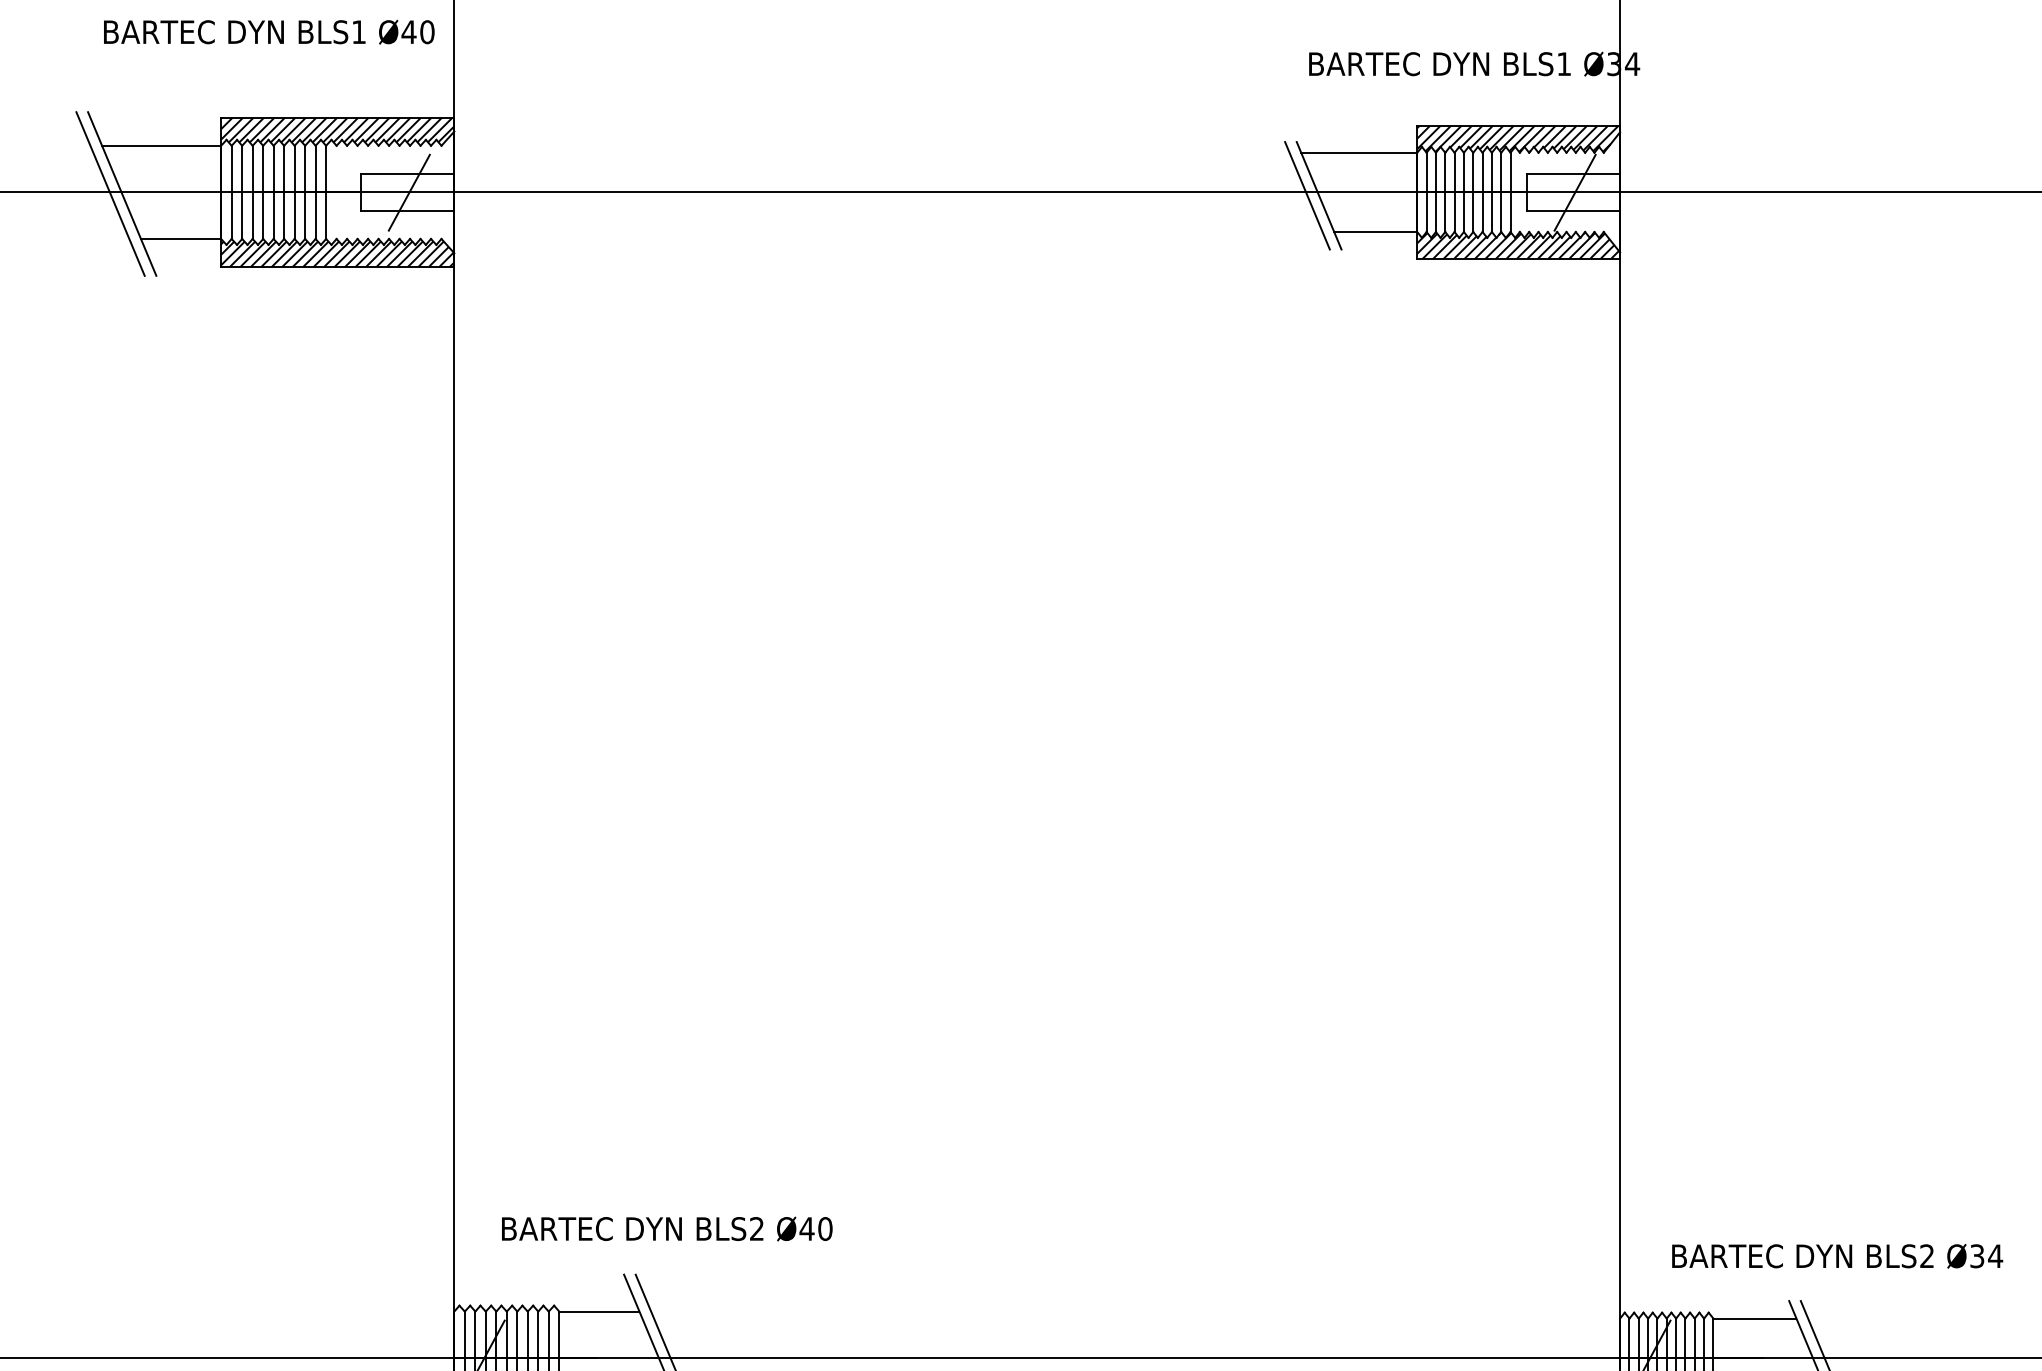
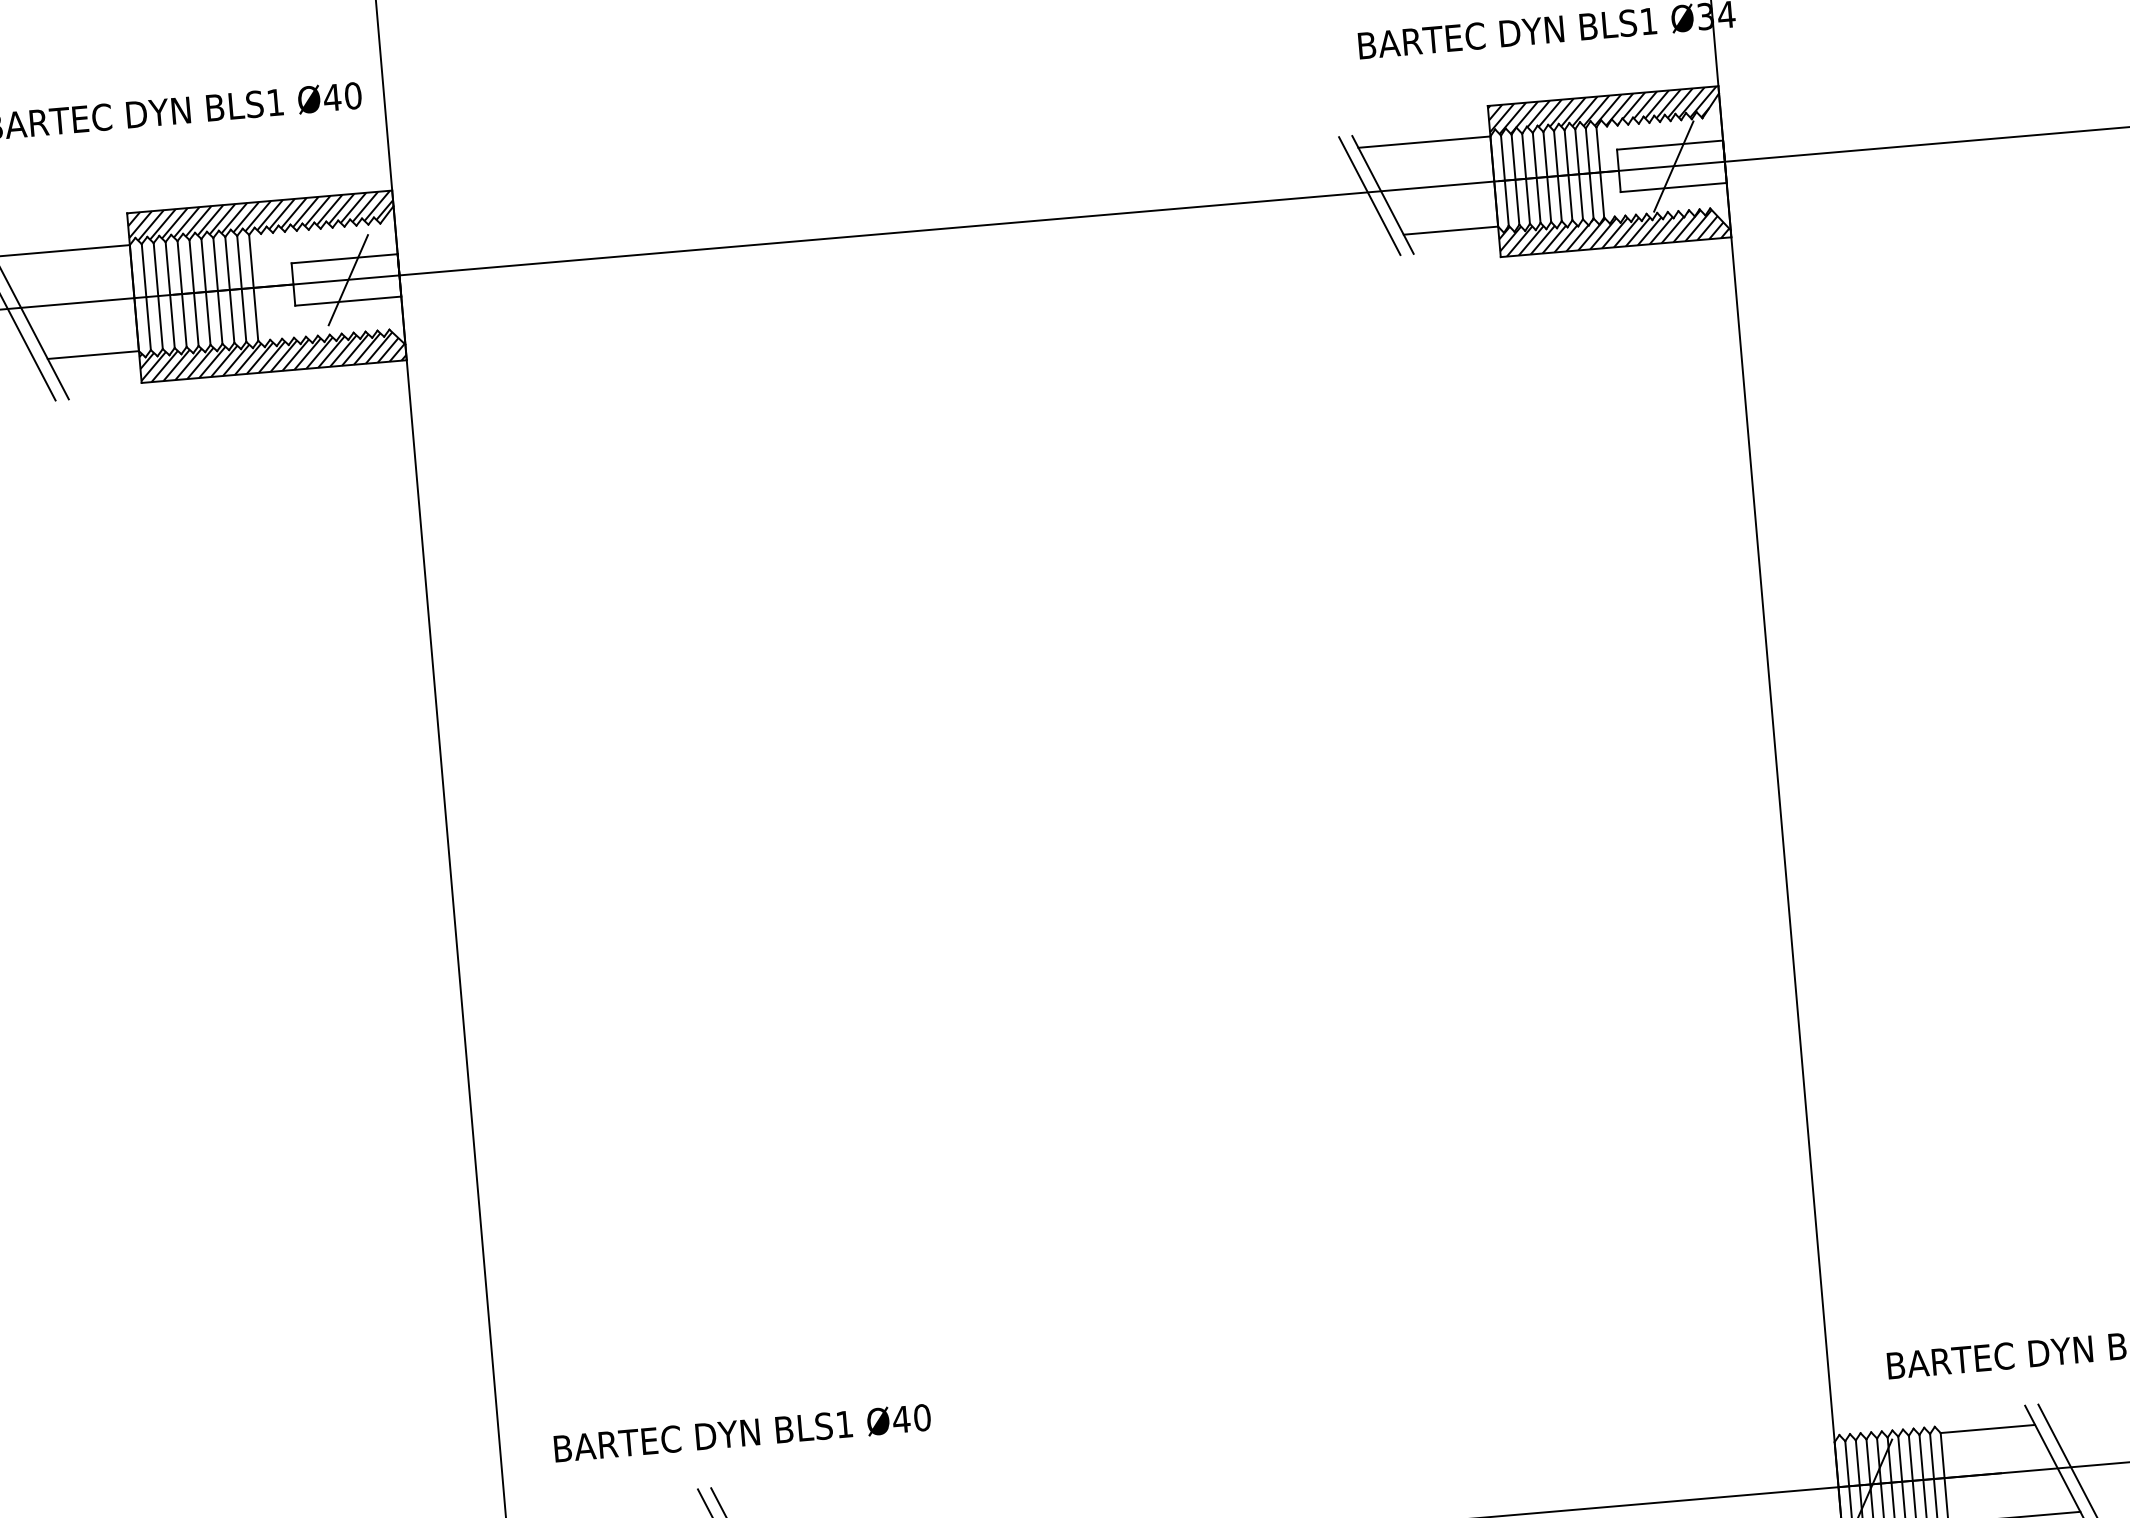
text: (756, 1228) -> (843, 1423), BLS2 -> BLS1

